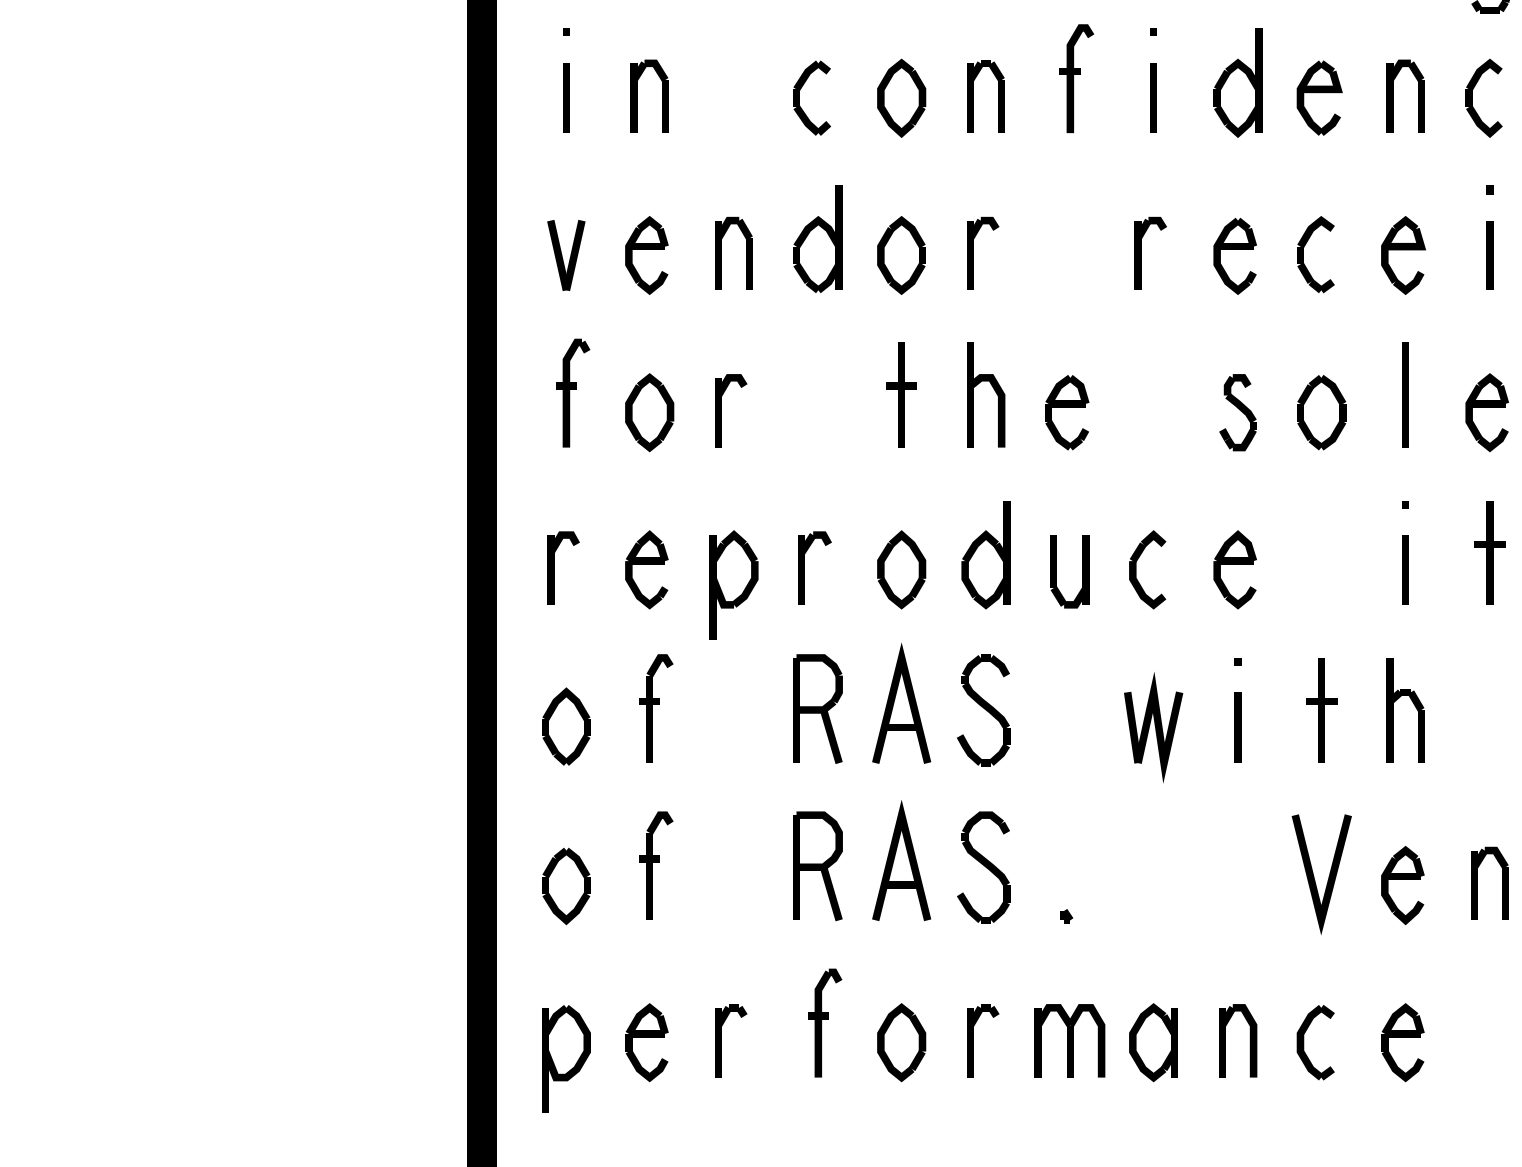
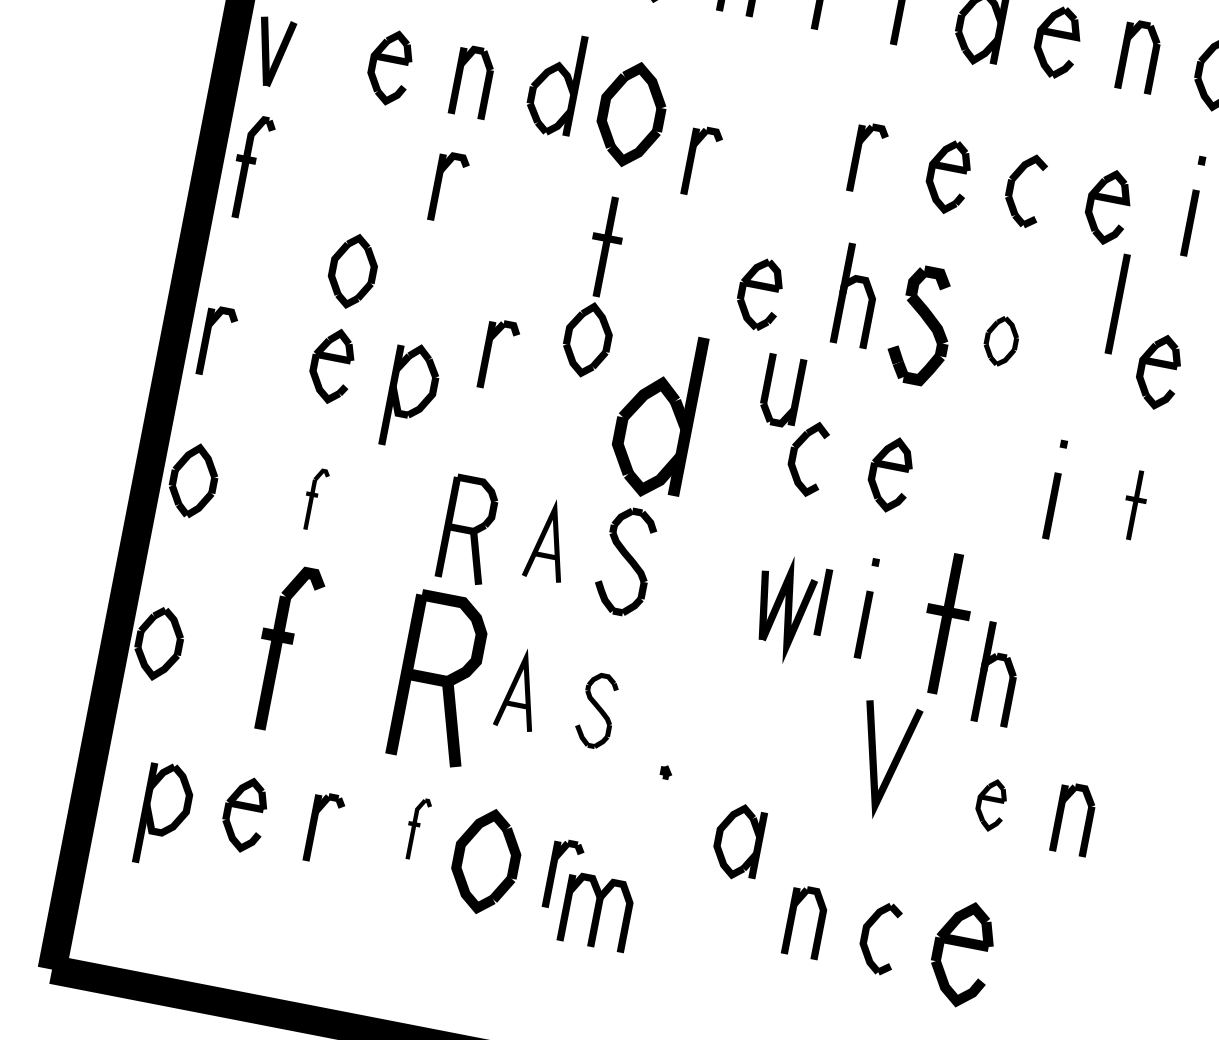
part: (973, 252) -> (693, 159), moved
part: (566, 255) -> (273, 52), moved
part: (901, 255) -> (631, 114), size x1.4
part: (993, 389) -> (865, 292), moved
part: (573, 392) -> (251, 166), moved
line: (1405, 394) -> (1117, 303), moved
part: (721, 410) -> (440, 185), moved
part: (649, 412) -> (352, 271), moved
part: (1237, 412) -> (921, 325), size x1.6
part: (1321, 412) -> (1001, 341), size x0.7
part: (1489, 552) -> (1134, 504), size x0.7
part: (985, 555) -> (655, 414), size x1.6
part: (554, 567) -> (209, 339), moved
part: (804, 567) -> (489, 352), moved
part: (901, 569) -> (587, 339), moved
part: (1056, 571) -> (769, 388), moved
part: (901, 703) -> (548, 539), size x0.7
part: (1414, 706) -> (1007, 672), moved
part: (656, 708) -> (315, 499), size x0.6
part: (1321, 710) -> (946, 623), size x1.4
line: (1192, 712) -> (823, 601), added
part: (566, 726) -> (193, 480), moved
part: (901, 860) -> (519, 688), size x0.7
part: (656, 865) -> (286, 648), size x1.6
part: (817, 866) -> (438, 678), size x1.6
part: (983, 867) -> (596, 710), size x0.7
line: (1314, 876) -> (876, 762), moved
part: (1402, 885) -> (990, 804), size x0.7
part: (566, 886) -> (159, 644), moved
part: (825, 1022) -> (417, 828), size x0.6
part: (1069, 1040) -> (596, 911), moved
part: (901, 1042) -> (486, 861), size x1.4
part: (1153, 1042) -> (738, 841), moved
part: (1402, 1042) -> (961, 953), size x1.4

